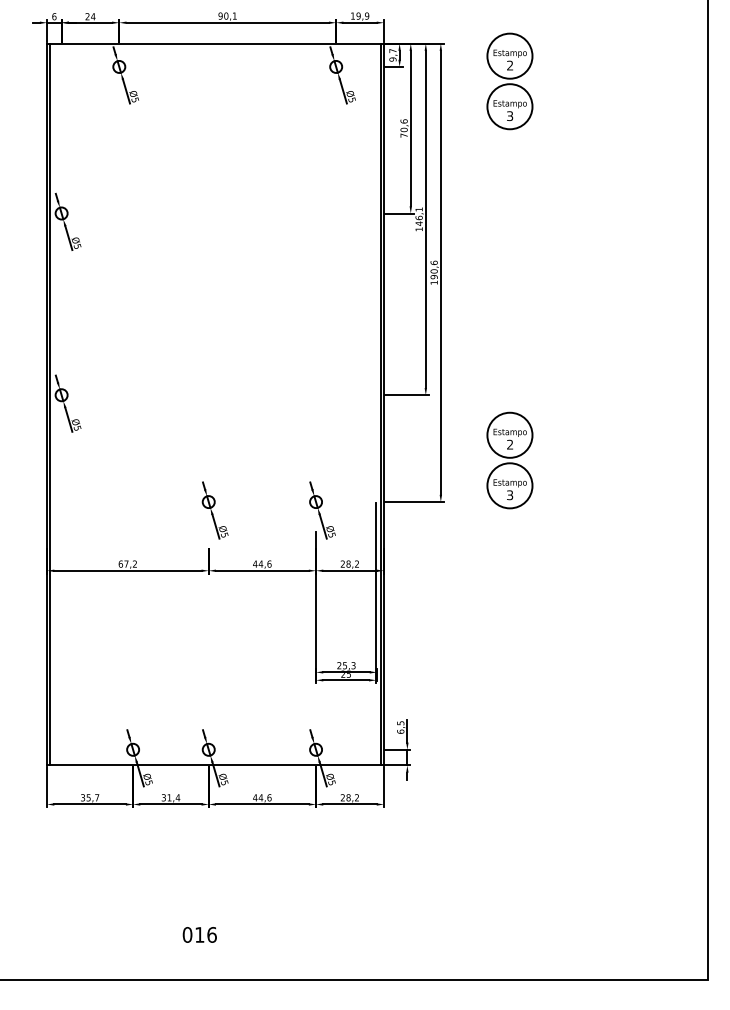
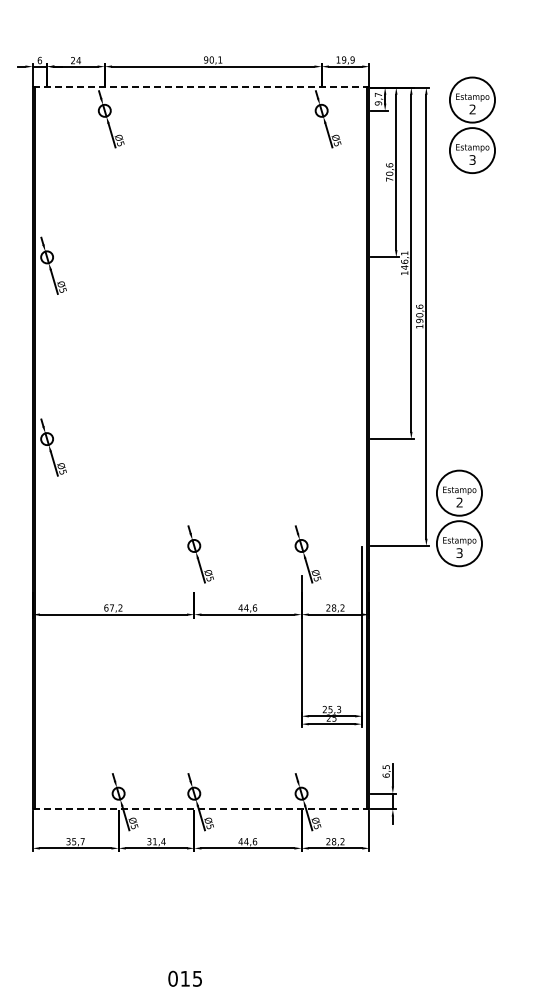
line: (216, 43) -> (202, 87), solid -> dashed
part: (509, 81) -> (472, 125), moved
part: (509, 460) -> (459, 518), moved
line: (216, 765) -> (202, 809), solid -> dashed
text: (211, 934) -> (197, 978), 016 -> 015

